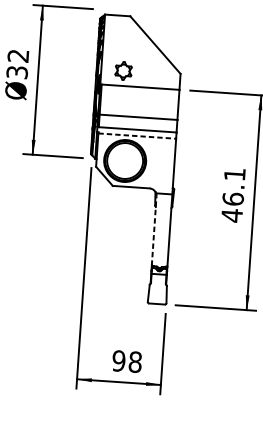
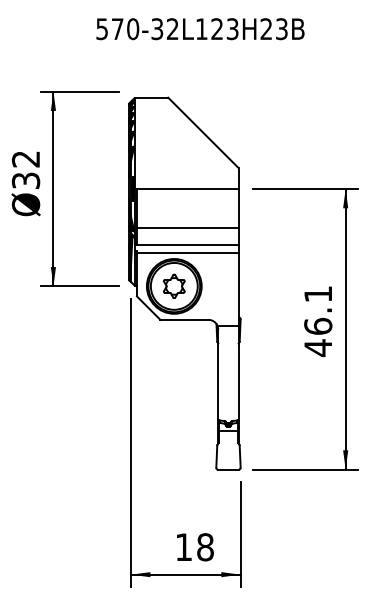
part: (123, 70) -> (174, 285), moved
line: (137, 135) -> (187, 252), dashed -> solid
line: (154, 230) -> (218, 374), dashed -> solid
text: (118, 361) -> (183, 547), 98 -> 18

